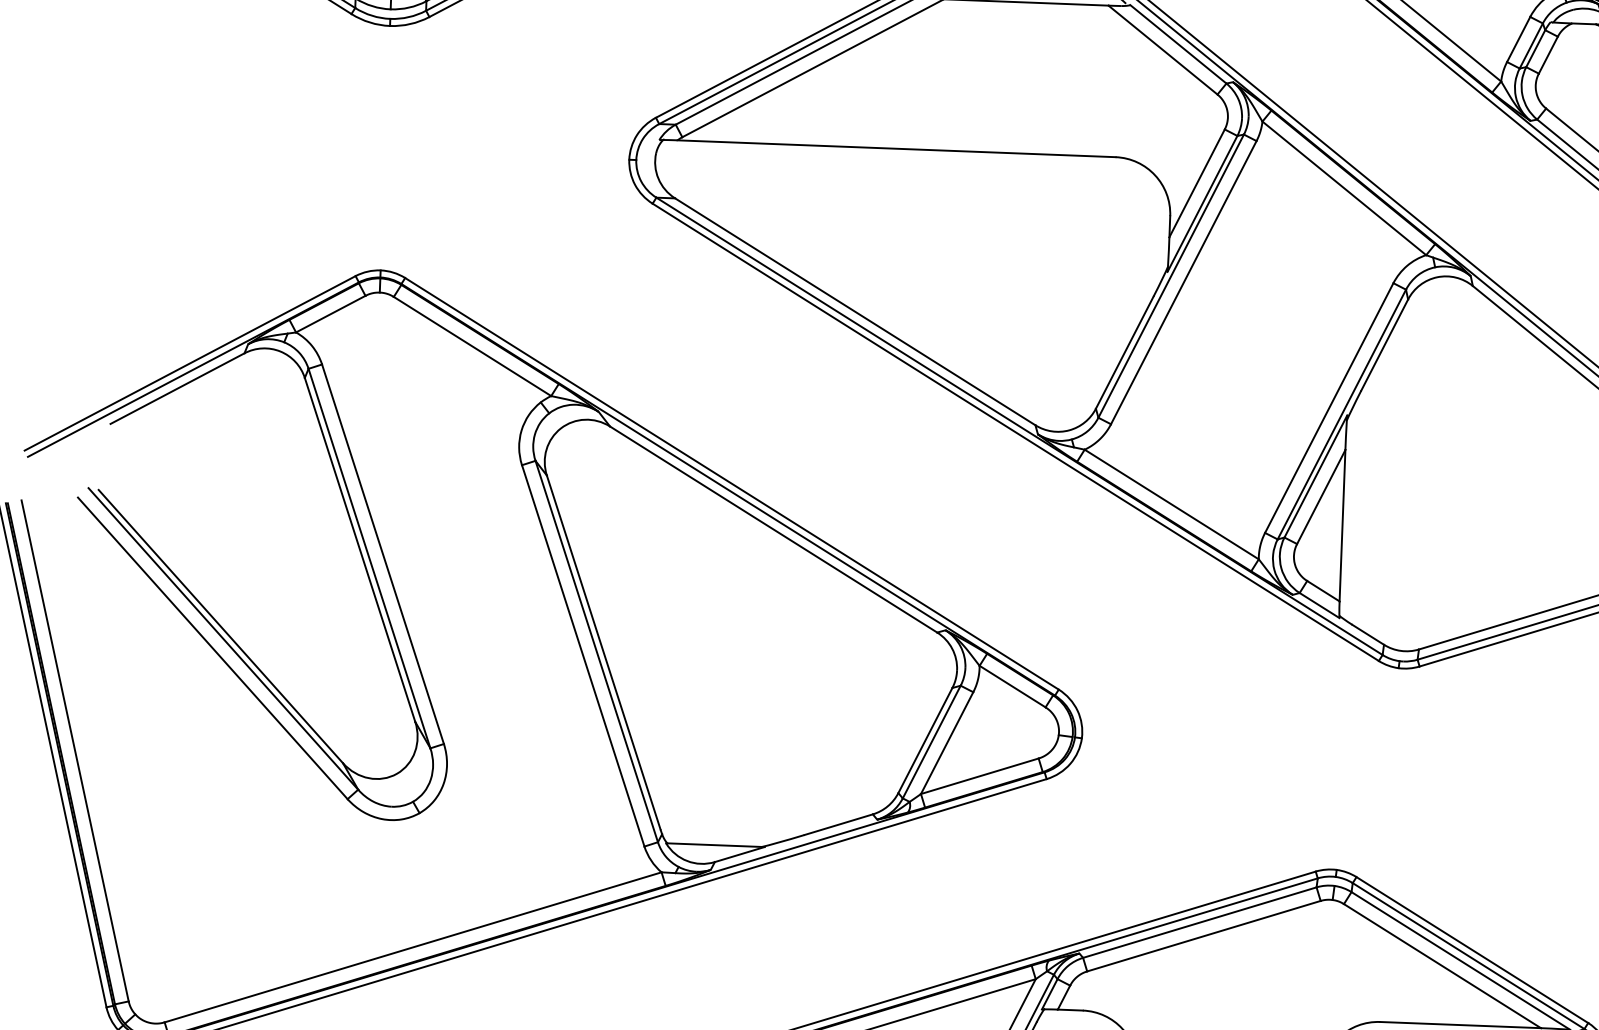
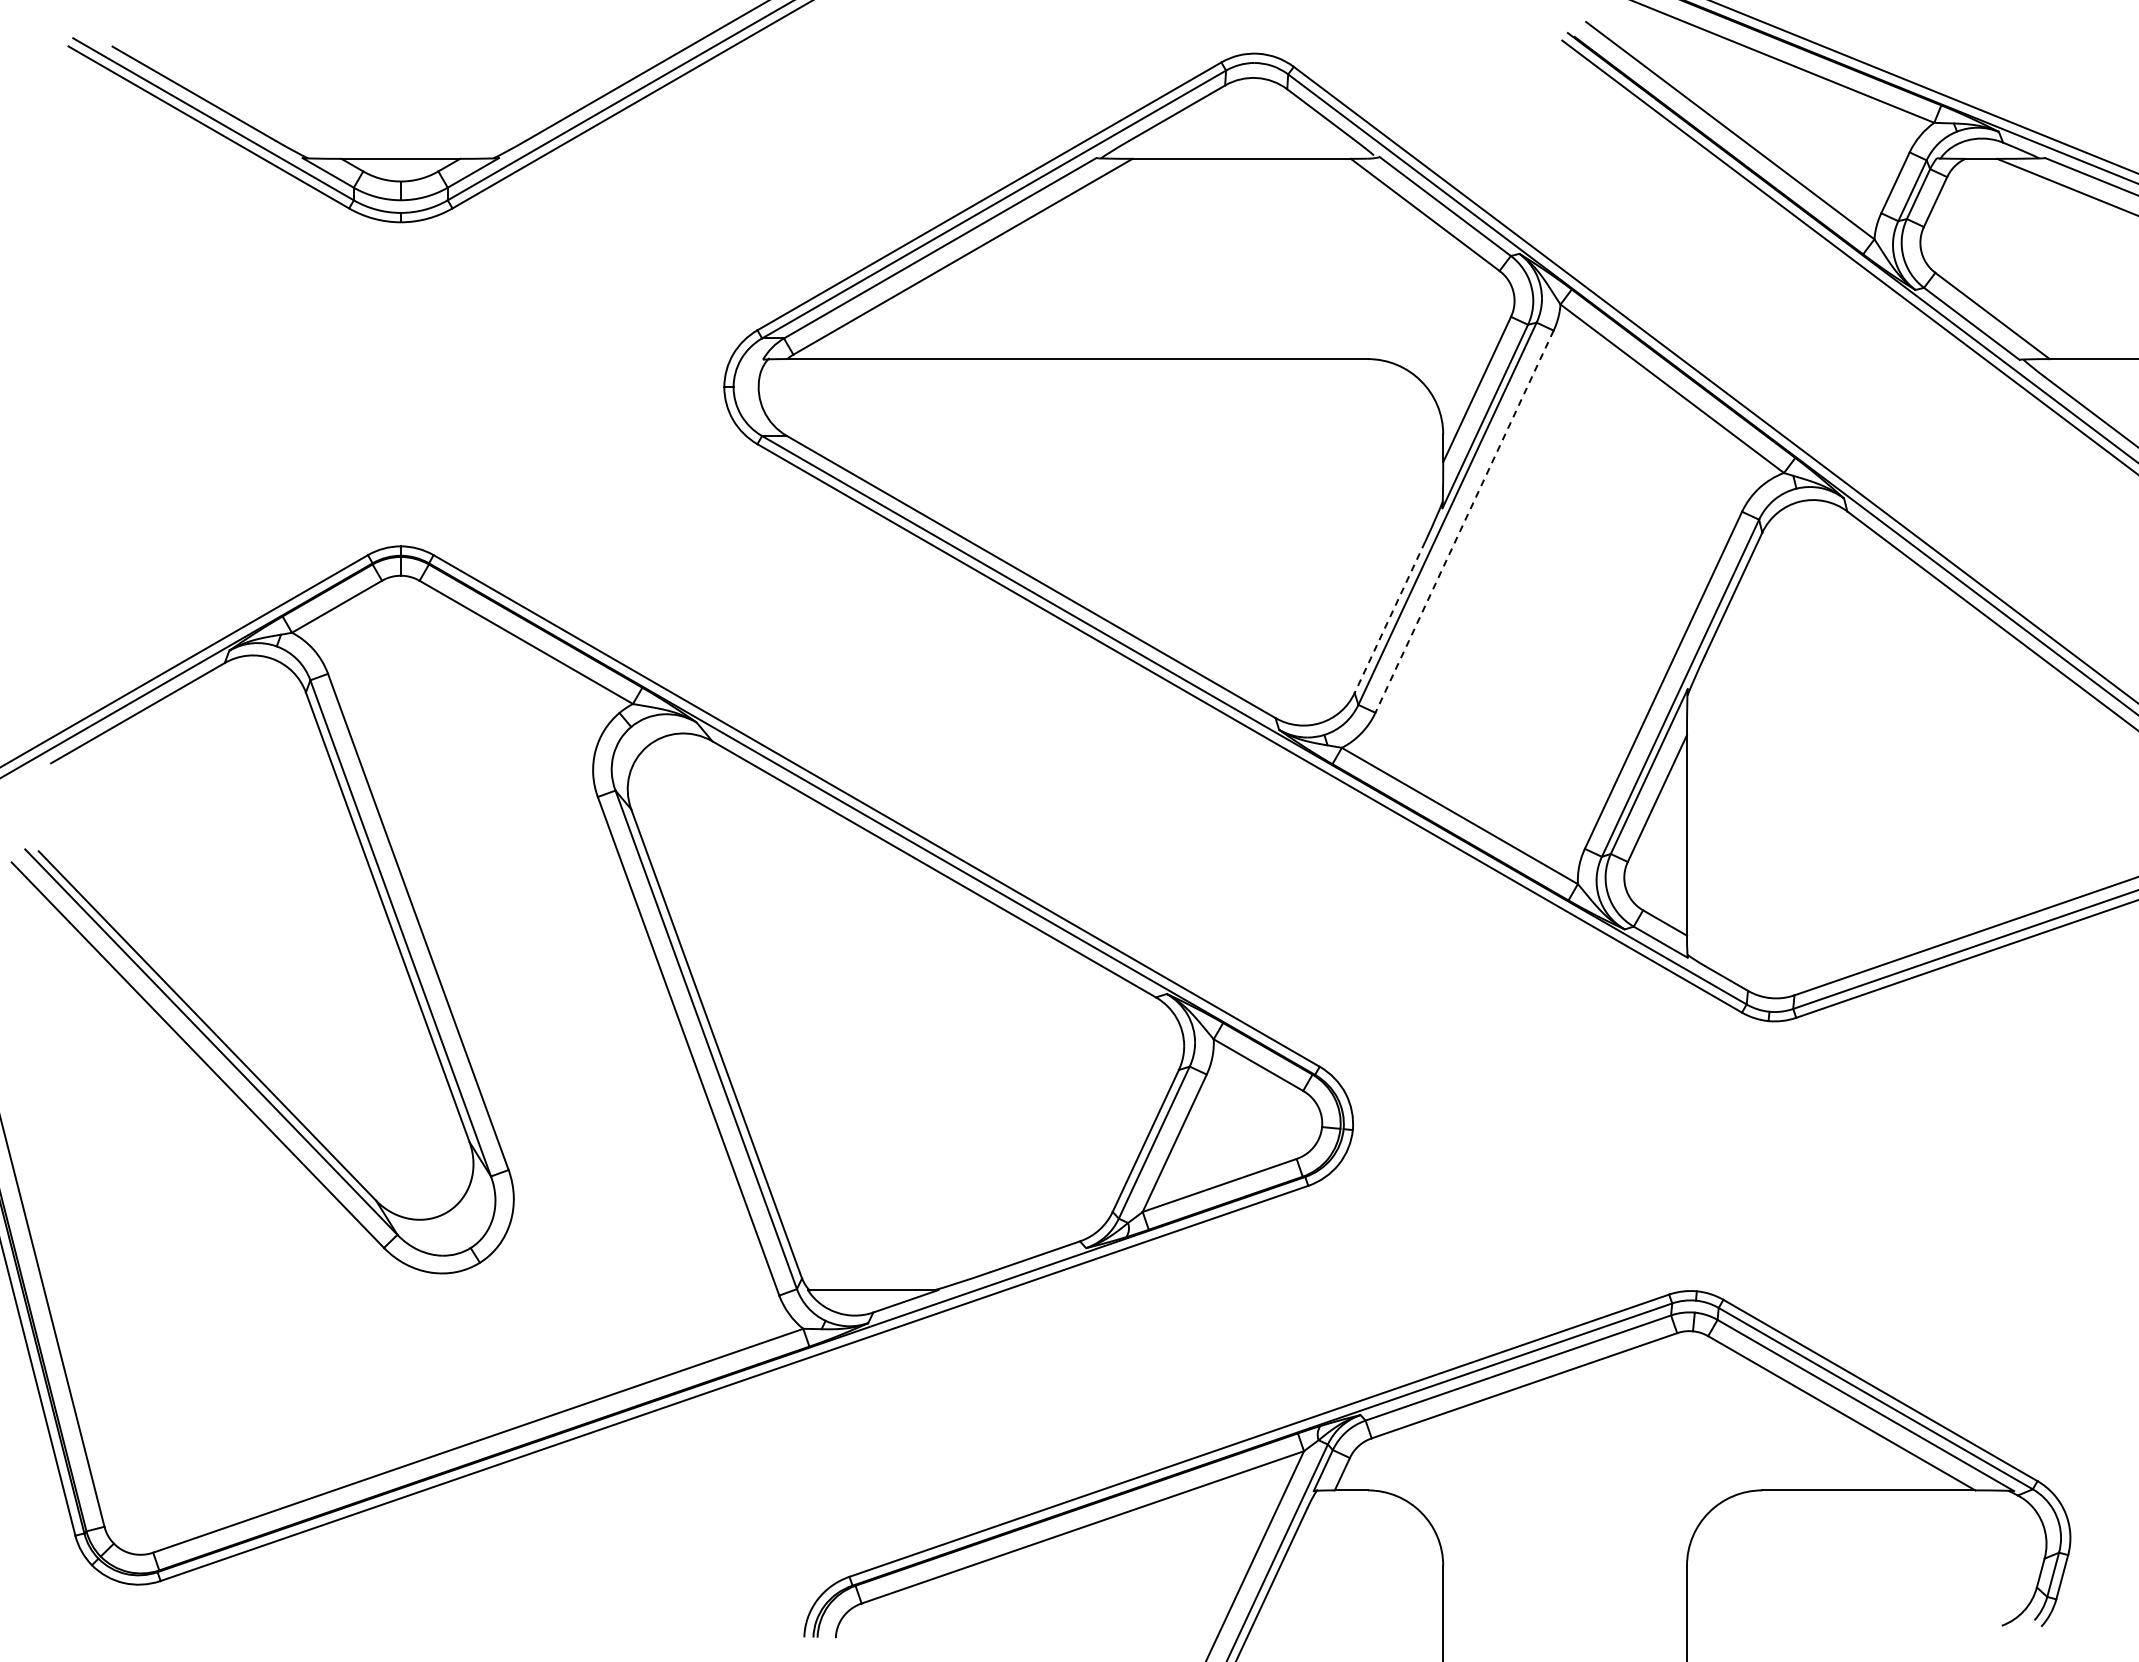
line: (1183, 282) -> (1464, 521), solid -> dashed
line: (1124, 352) -> (1389, 617), solid -> dashed

